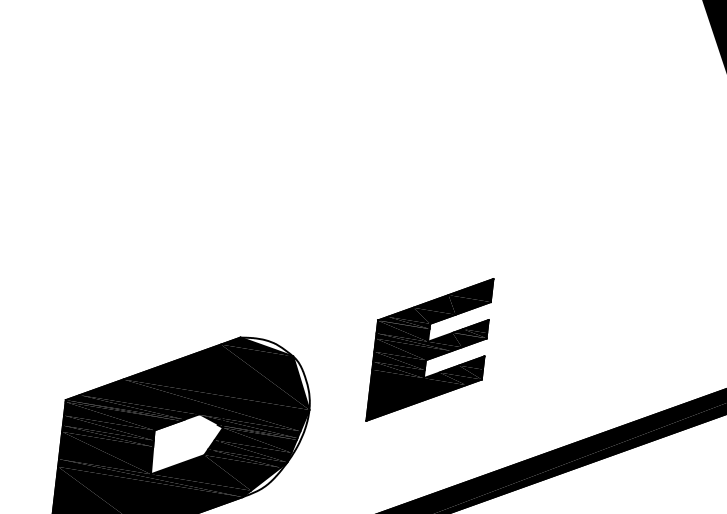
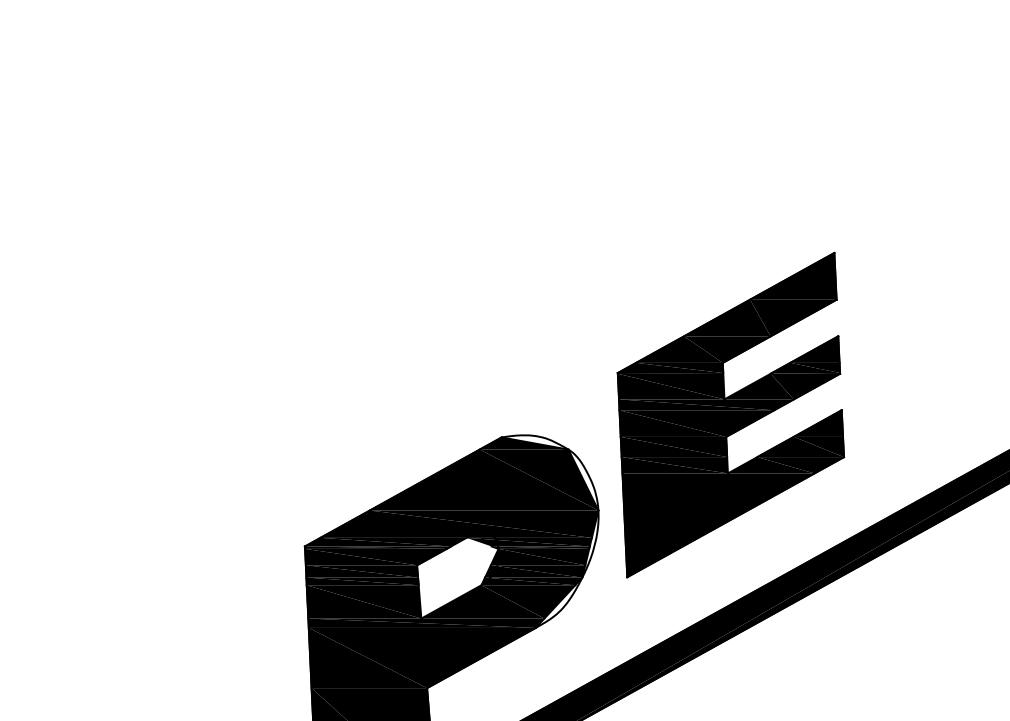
part: (429, 349) -> (730, 414), size x1.67

